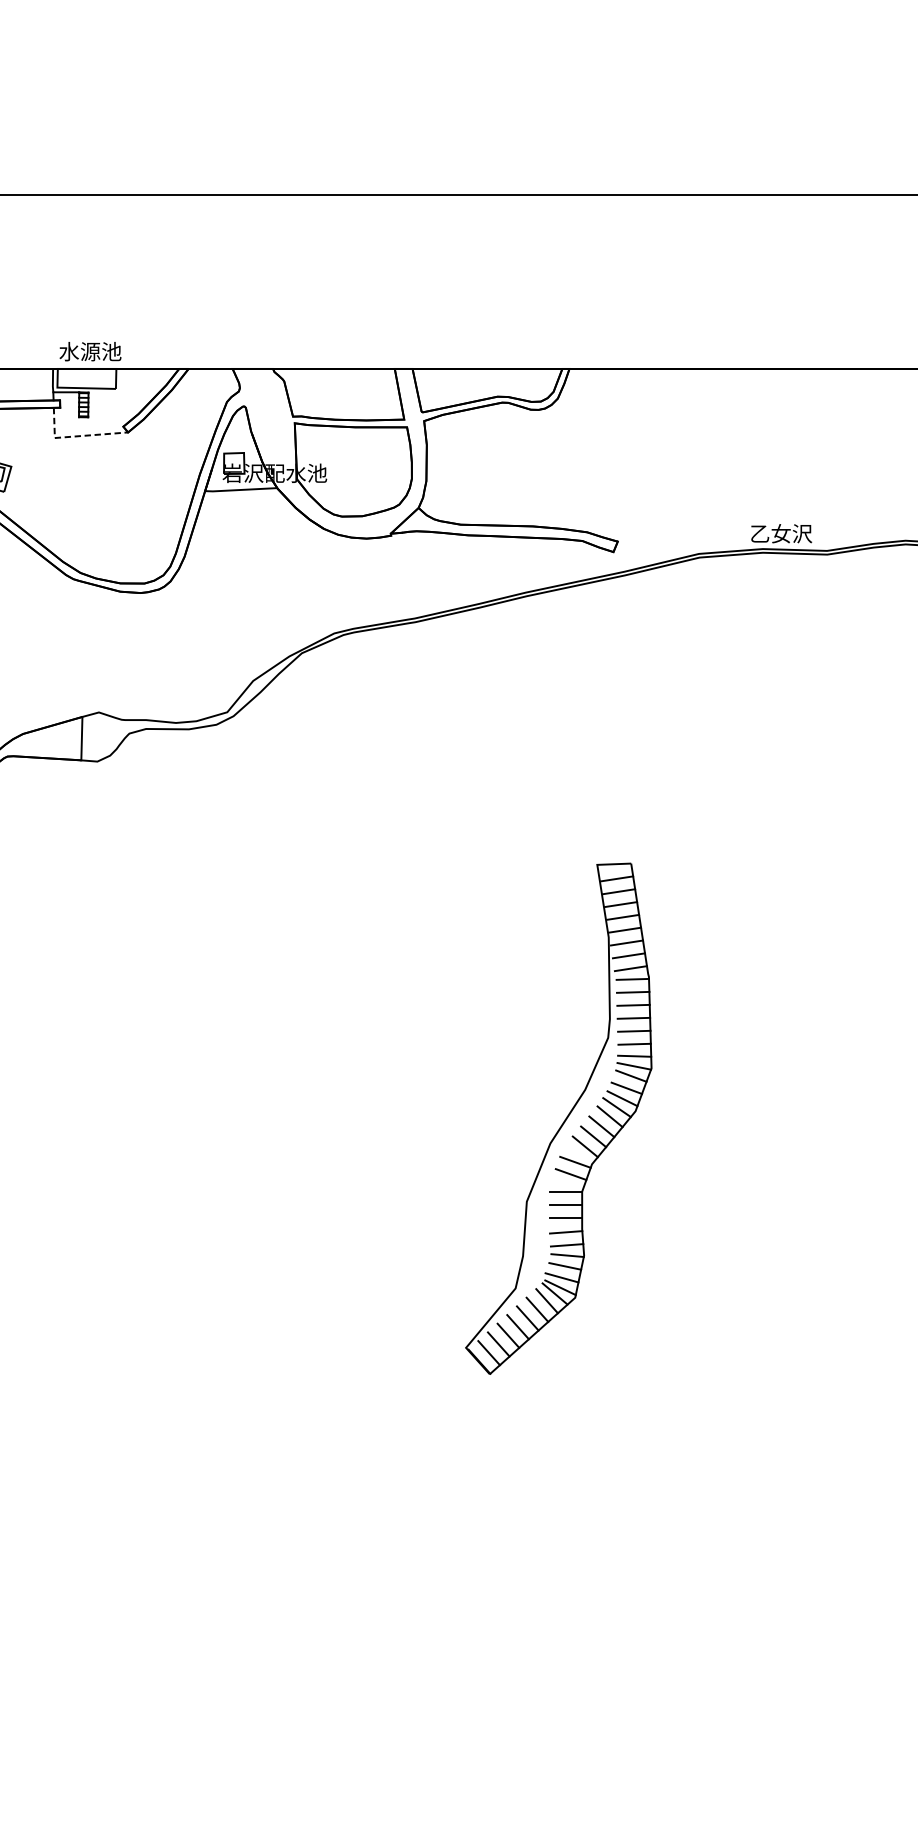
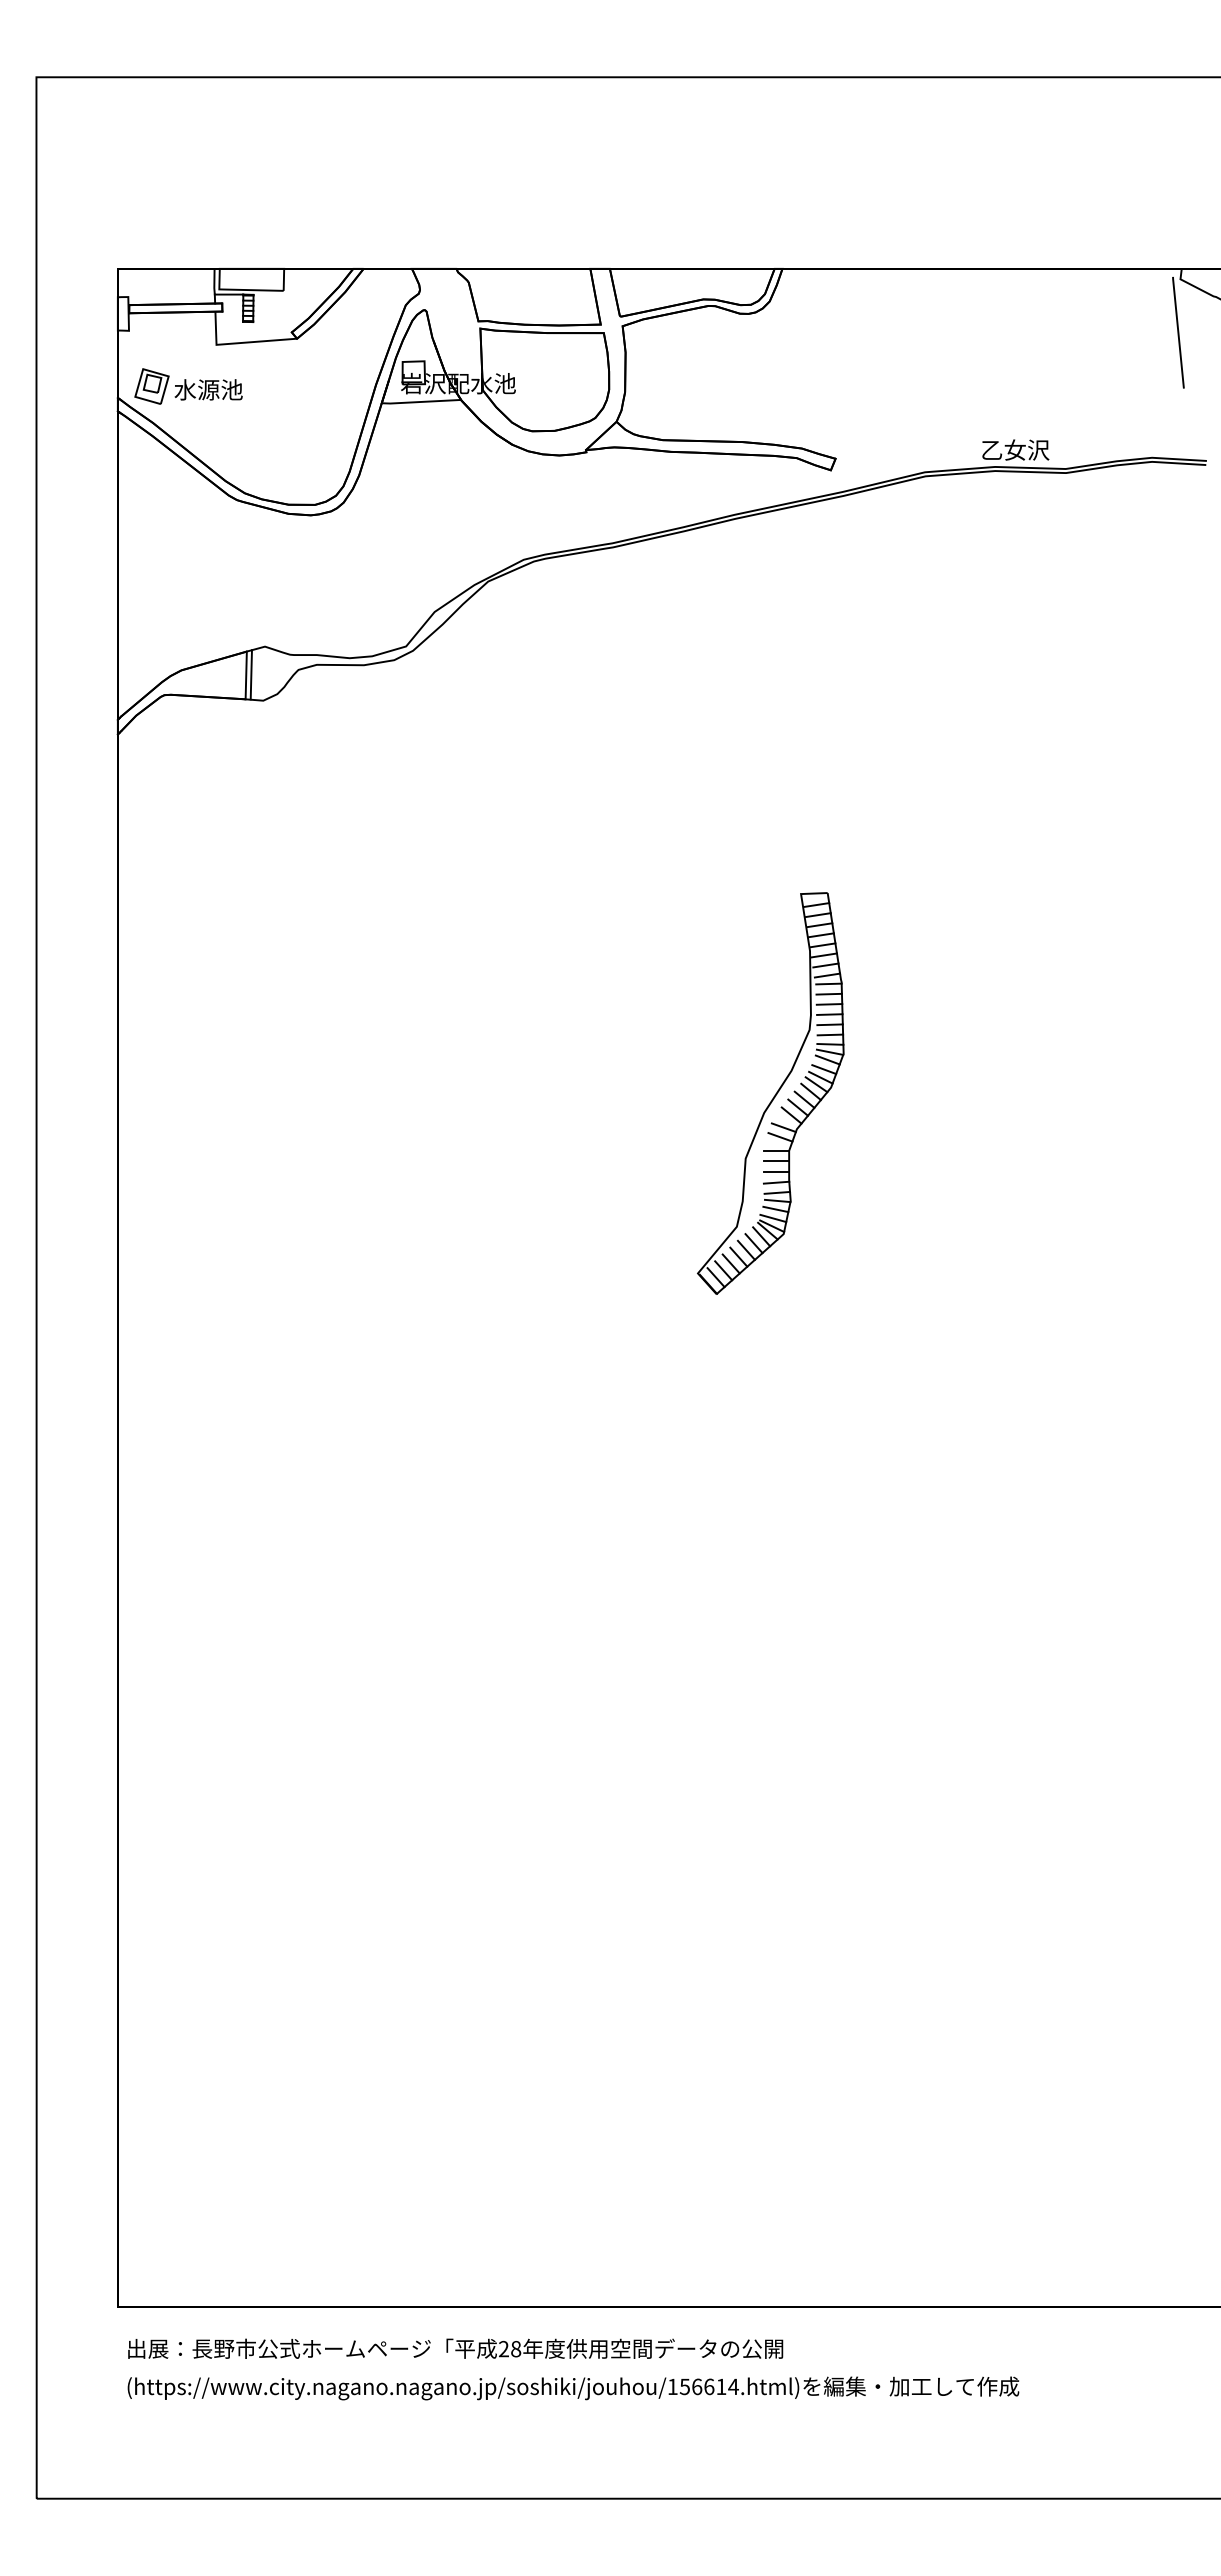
text: (90, 351) -> (208, 389), moved
line: (75, 436) -> (239, 343), dashed -> solid
line: (85, 737) -> (250, 674), added
part: (558, 1118) -> (770, 1093), size x0.71

